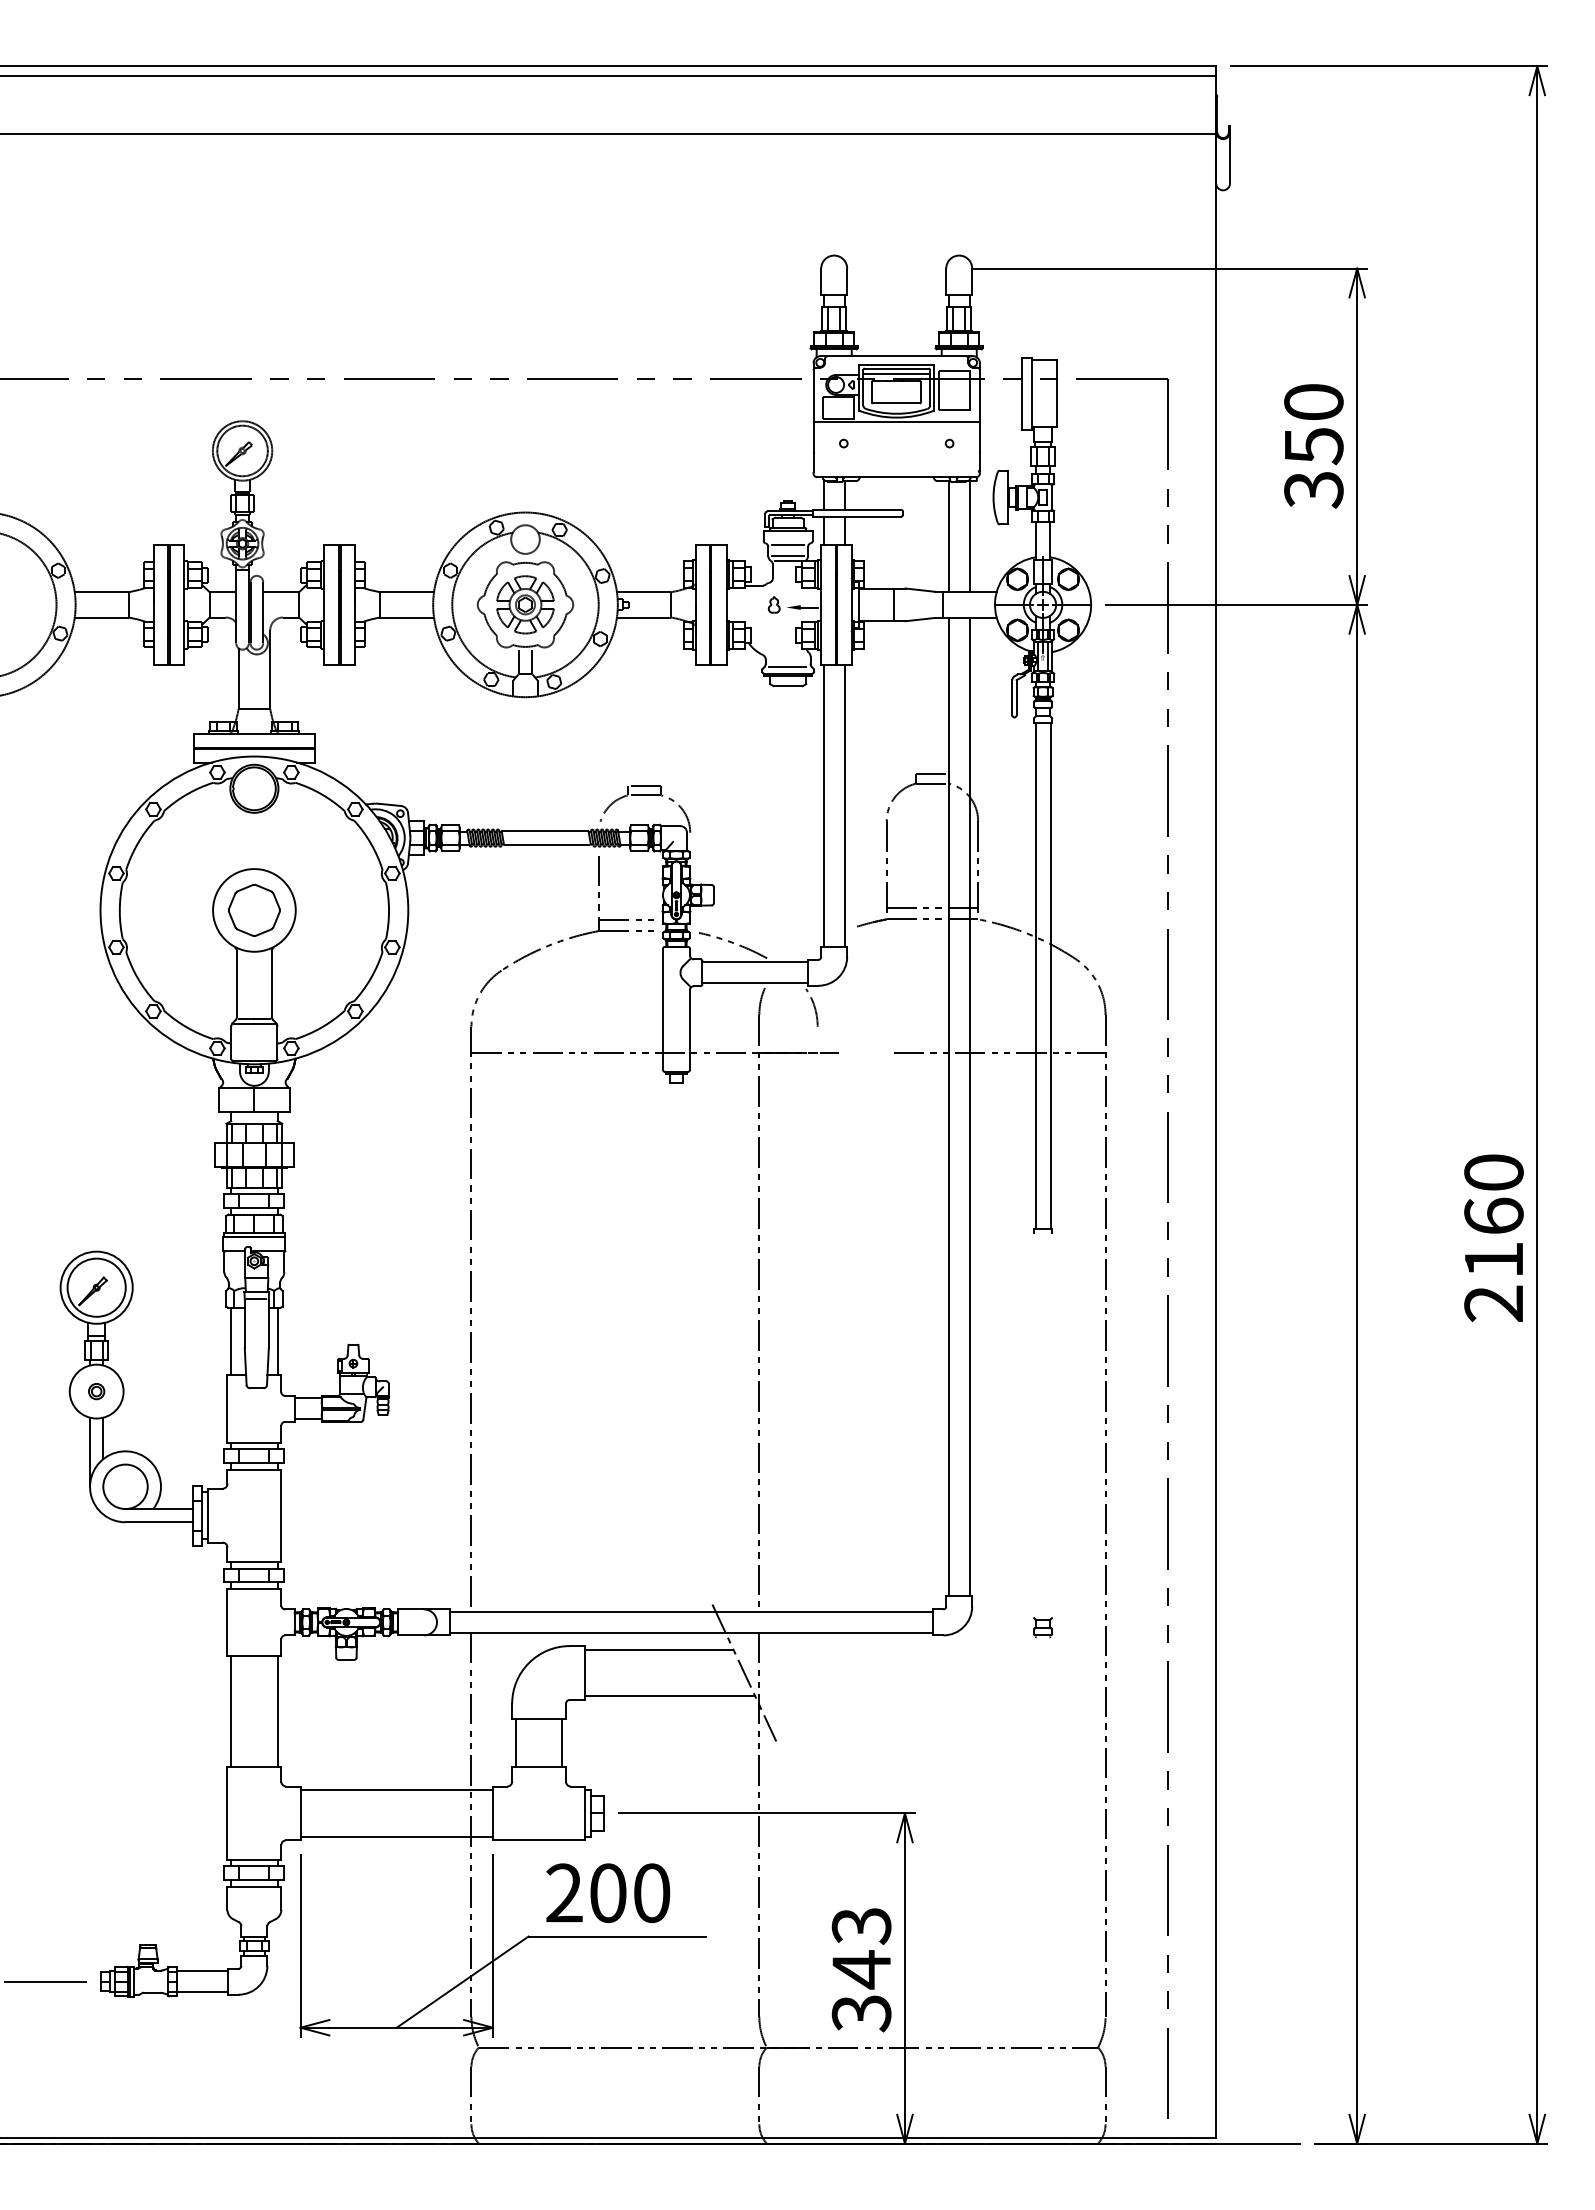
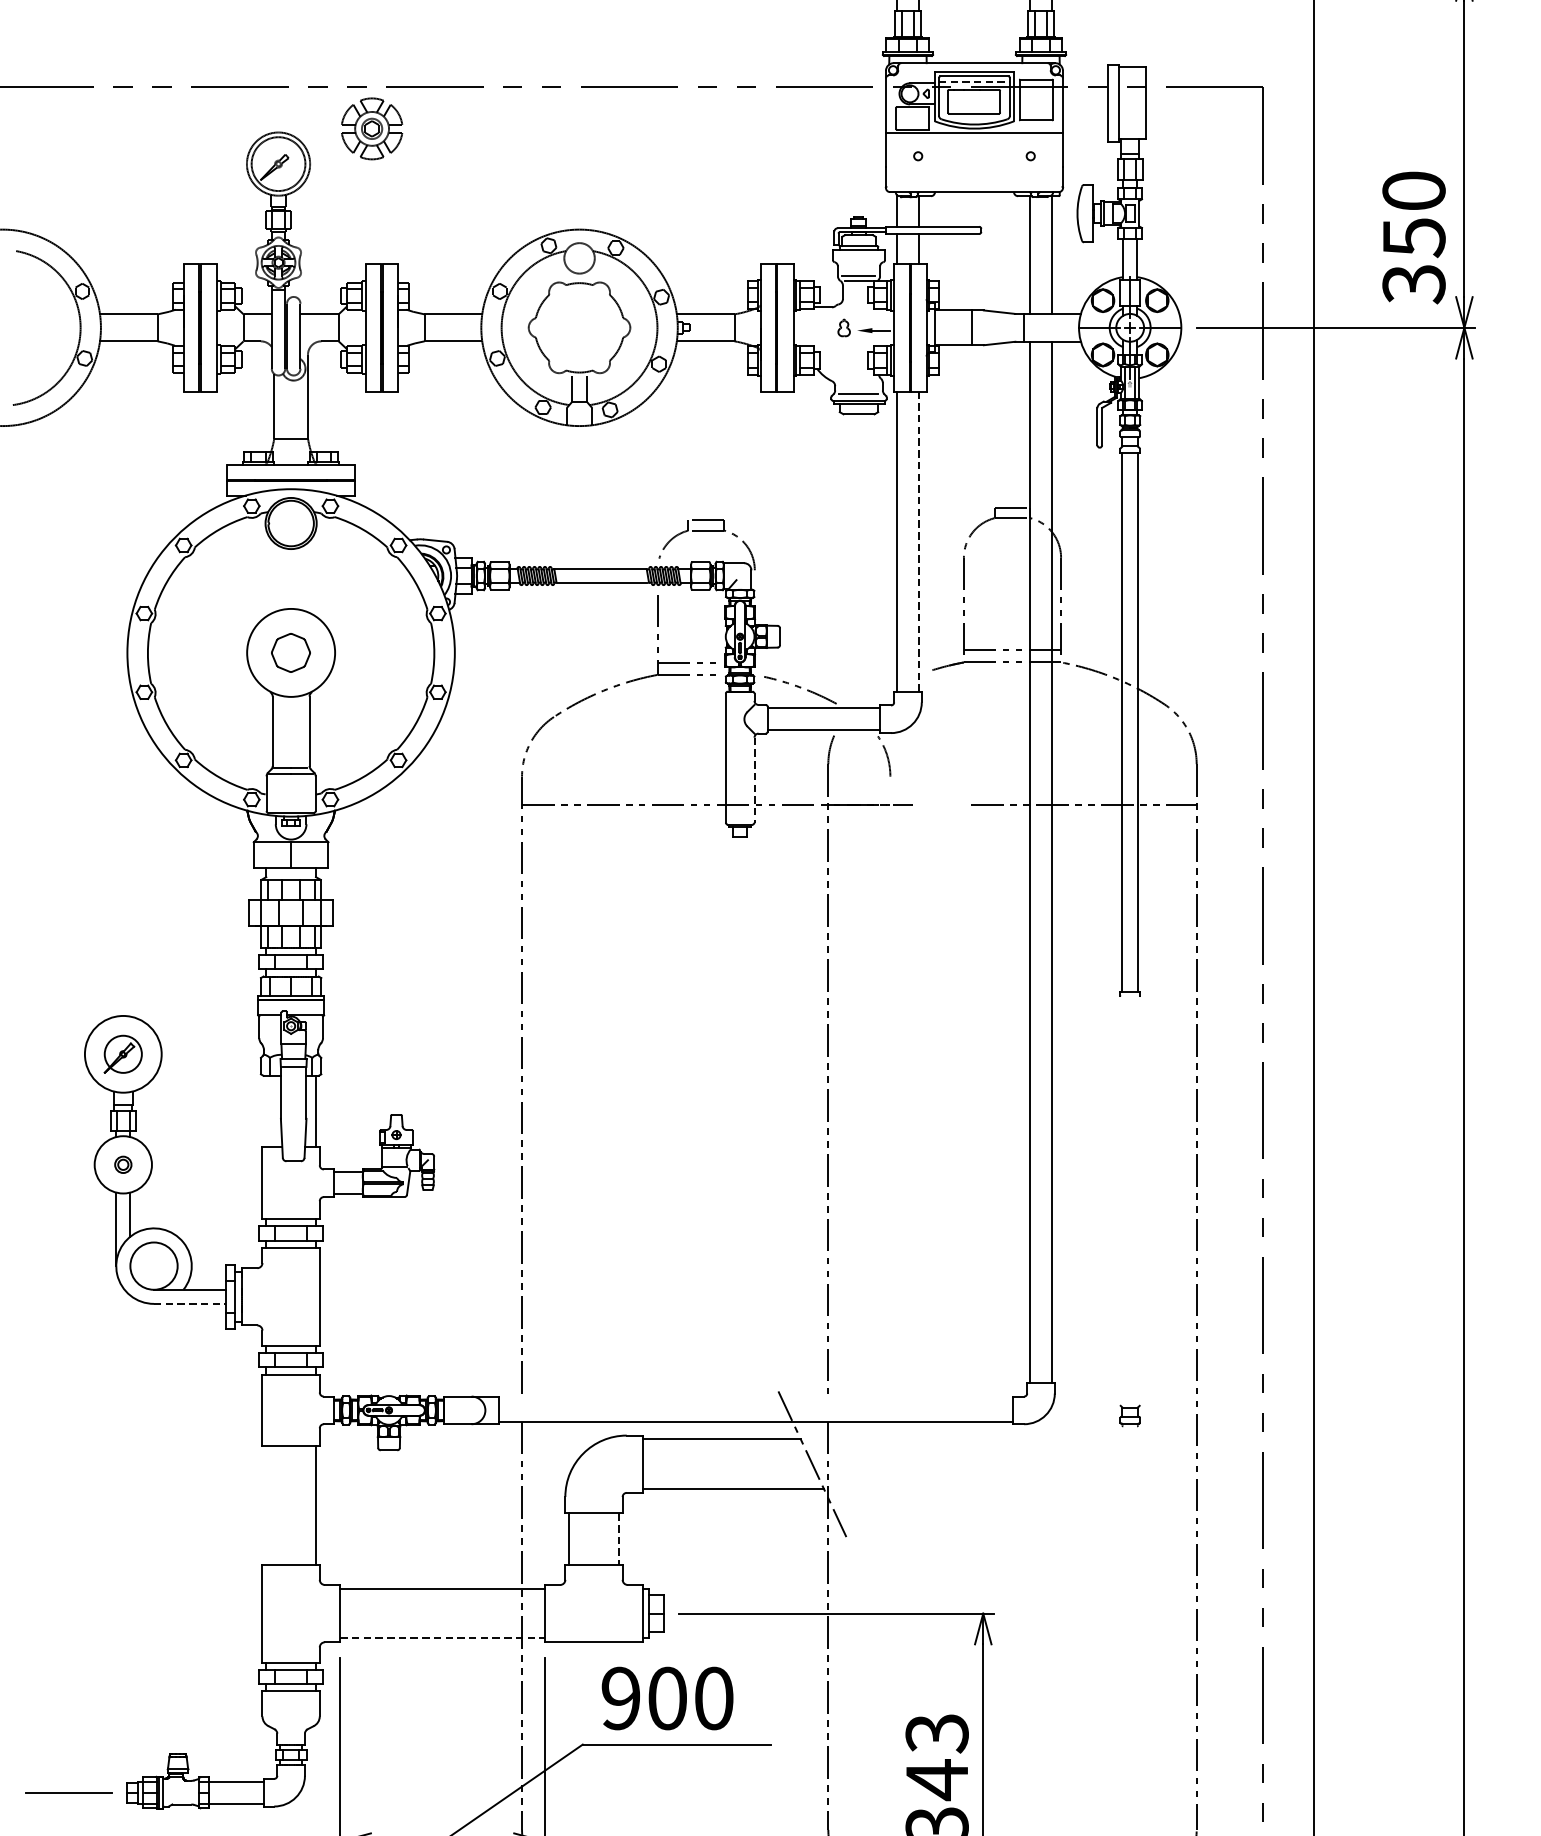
line: (897, 374) -> (975, 82), solid -> dashed
text: (1313, 446) -> (1413, 238), moved
line: (787, 544) -> (858, 263), removed
part: (525, 604) -> (372, 128), moved
line: (844, 805) -> (918, 541), solid -> dashed
part: (253, 910) -> (290, 653), size x0.7
line: (689, 1030) -> (754, 780), solid -> dashed
circle: (96, 1287) -> (123, 1054), size x0.6
line: (231, 1341) -> (266, 1111), removed
line: (159, 1522) -> (190, 1304), solid -> dashed
line: (691, 1611) -> (756, 1398), removed
line: (231, 1711) -> (266, 1505), removed
line: (562, 1743) -> (618, 1539), solid -> dashed
line: (397, 1836) -> (443, 1638), solid -> dashed
text: (564, 1893) -> (621, 1698), 200 -> 900

